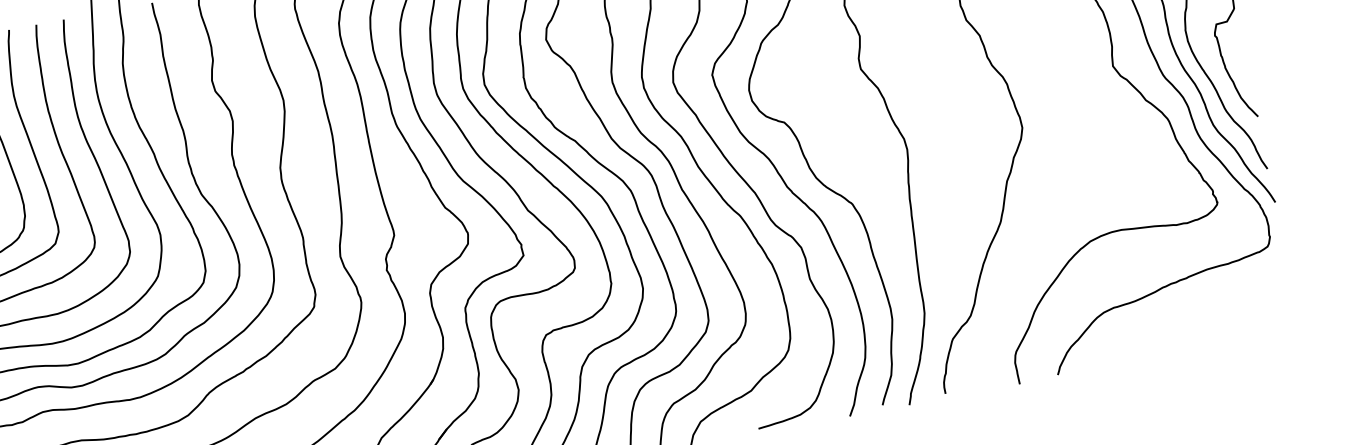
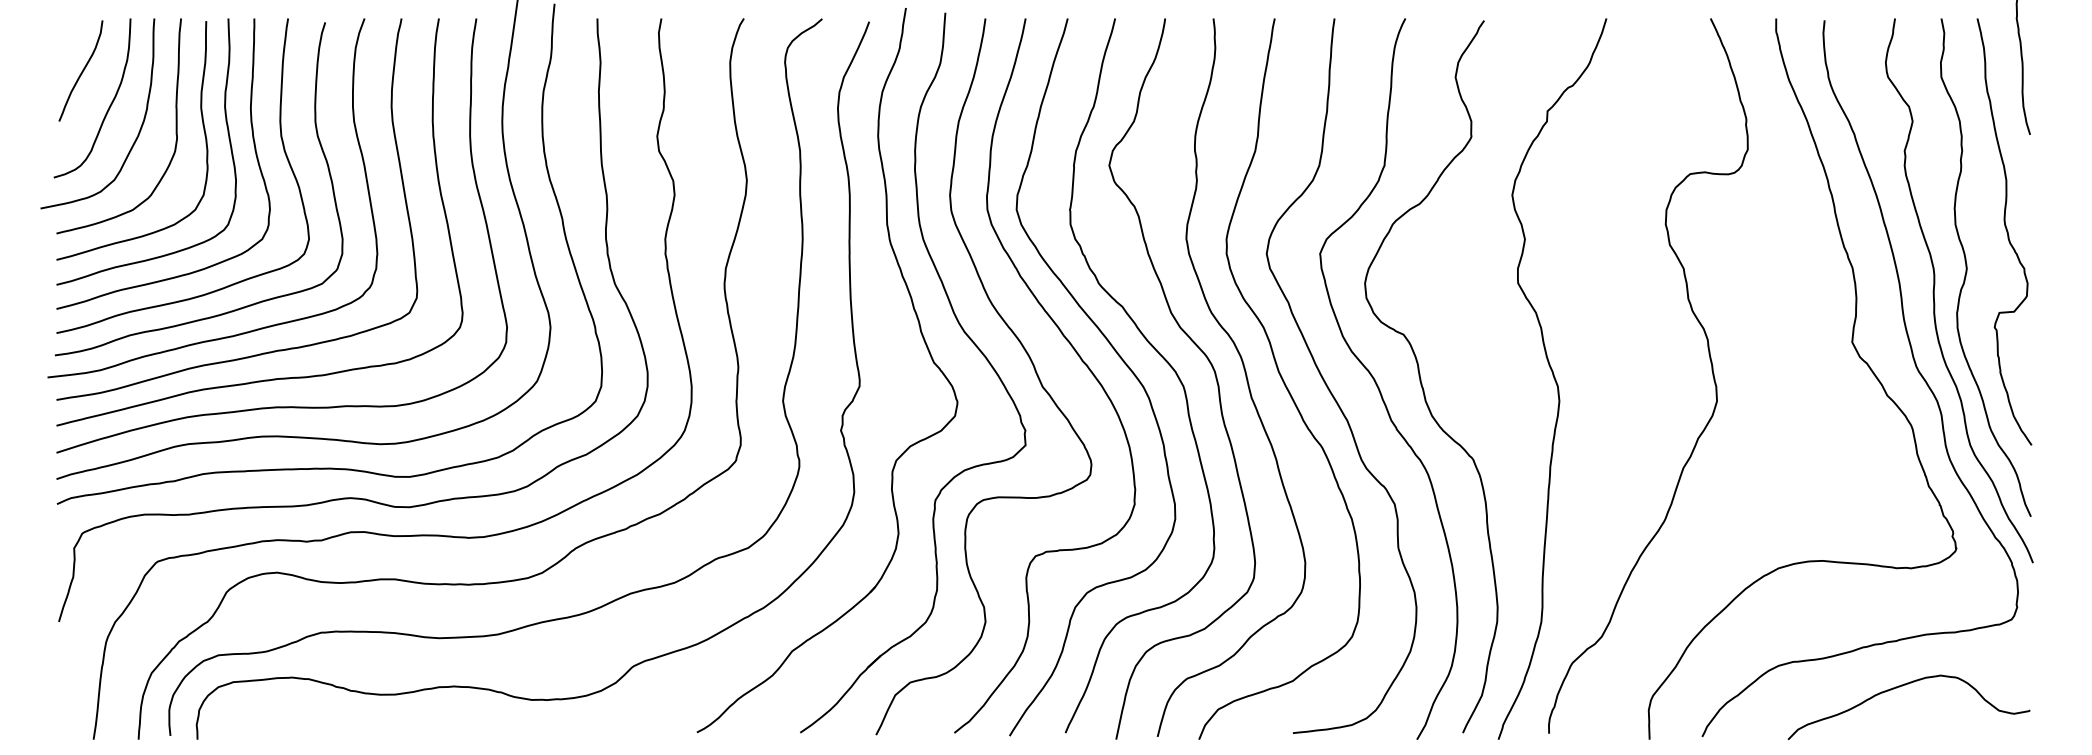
curve: (1197, 310) -> (1902, 686), added

